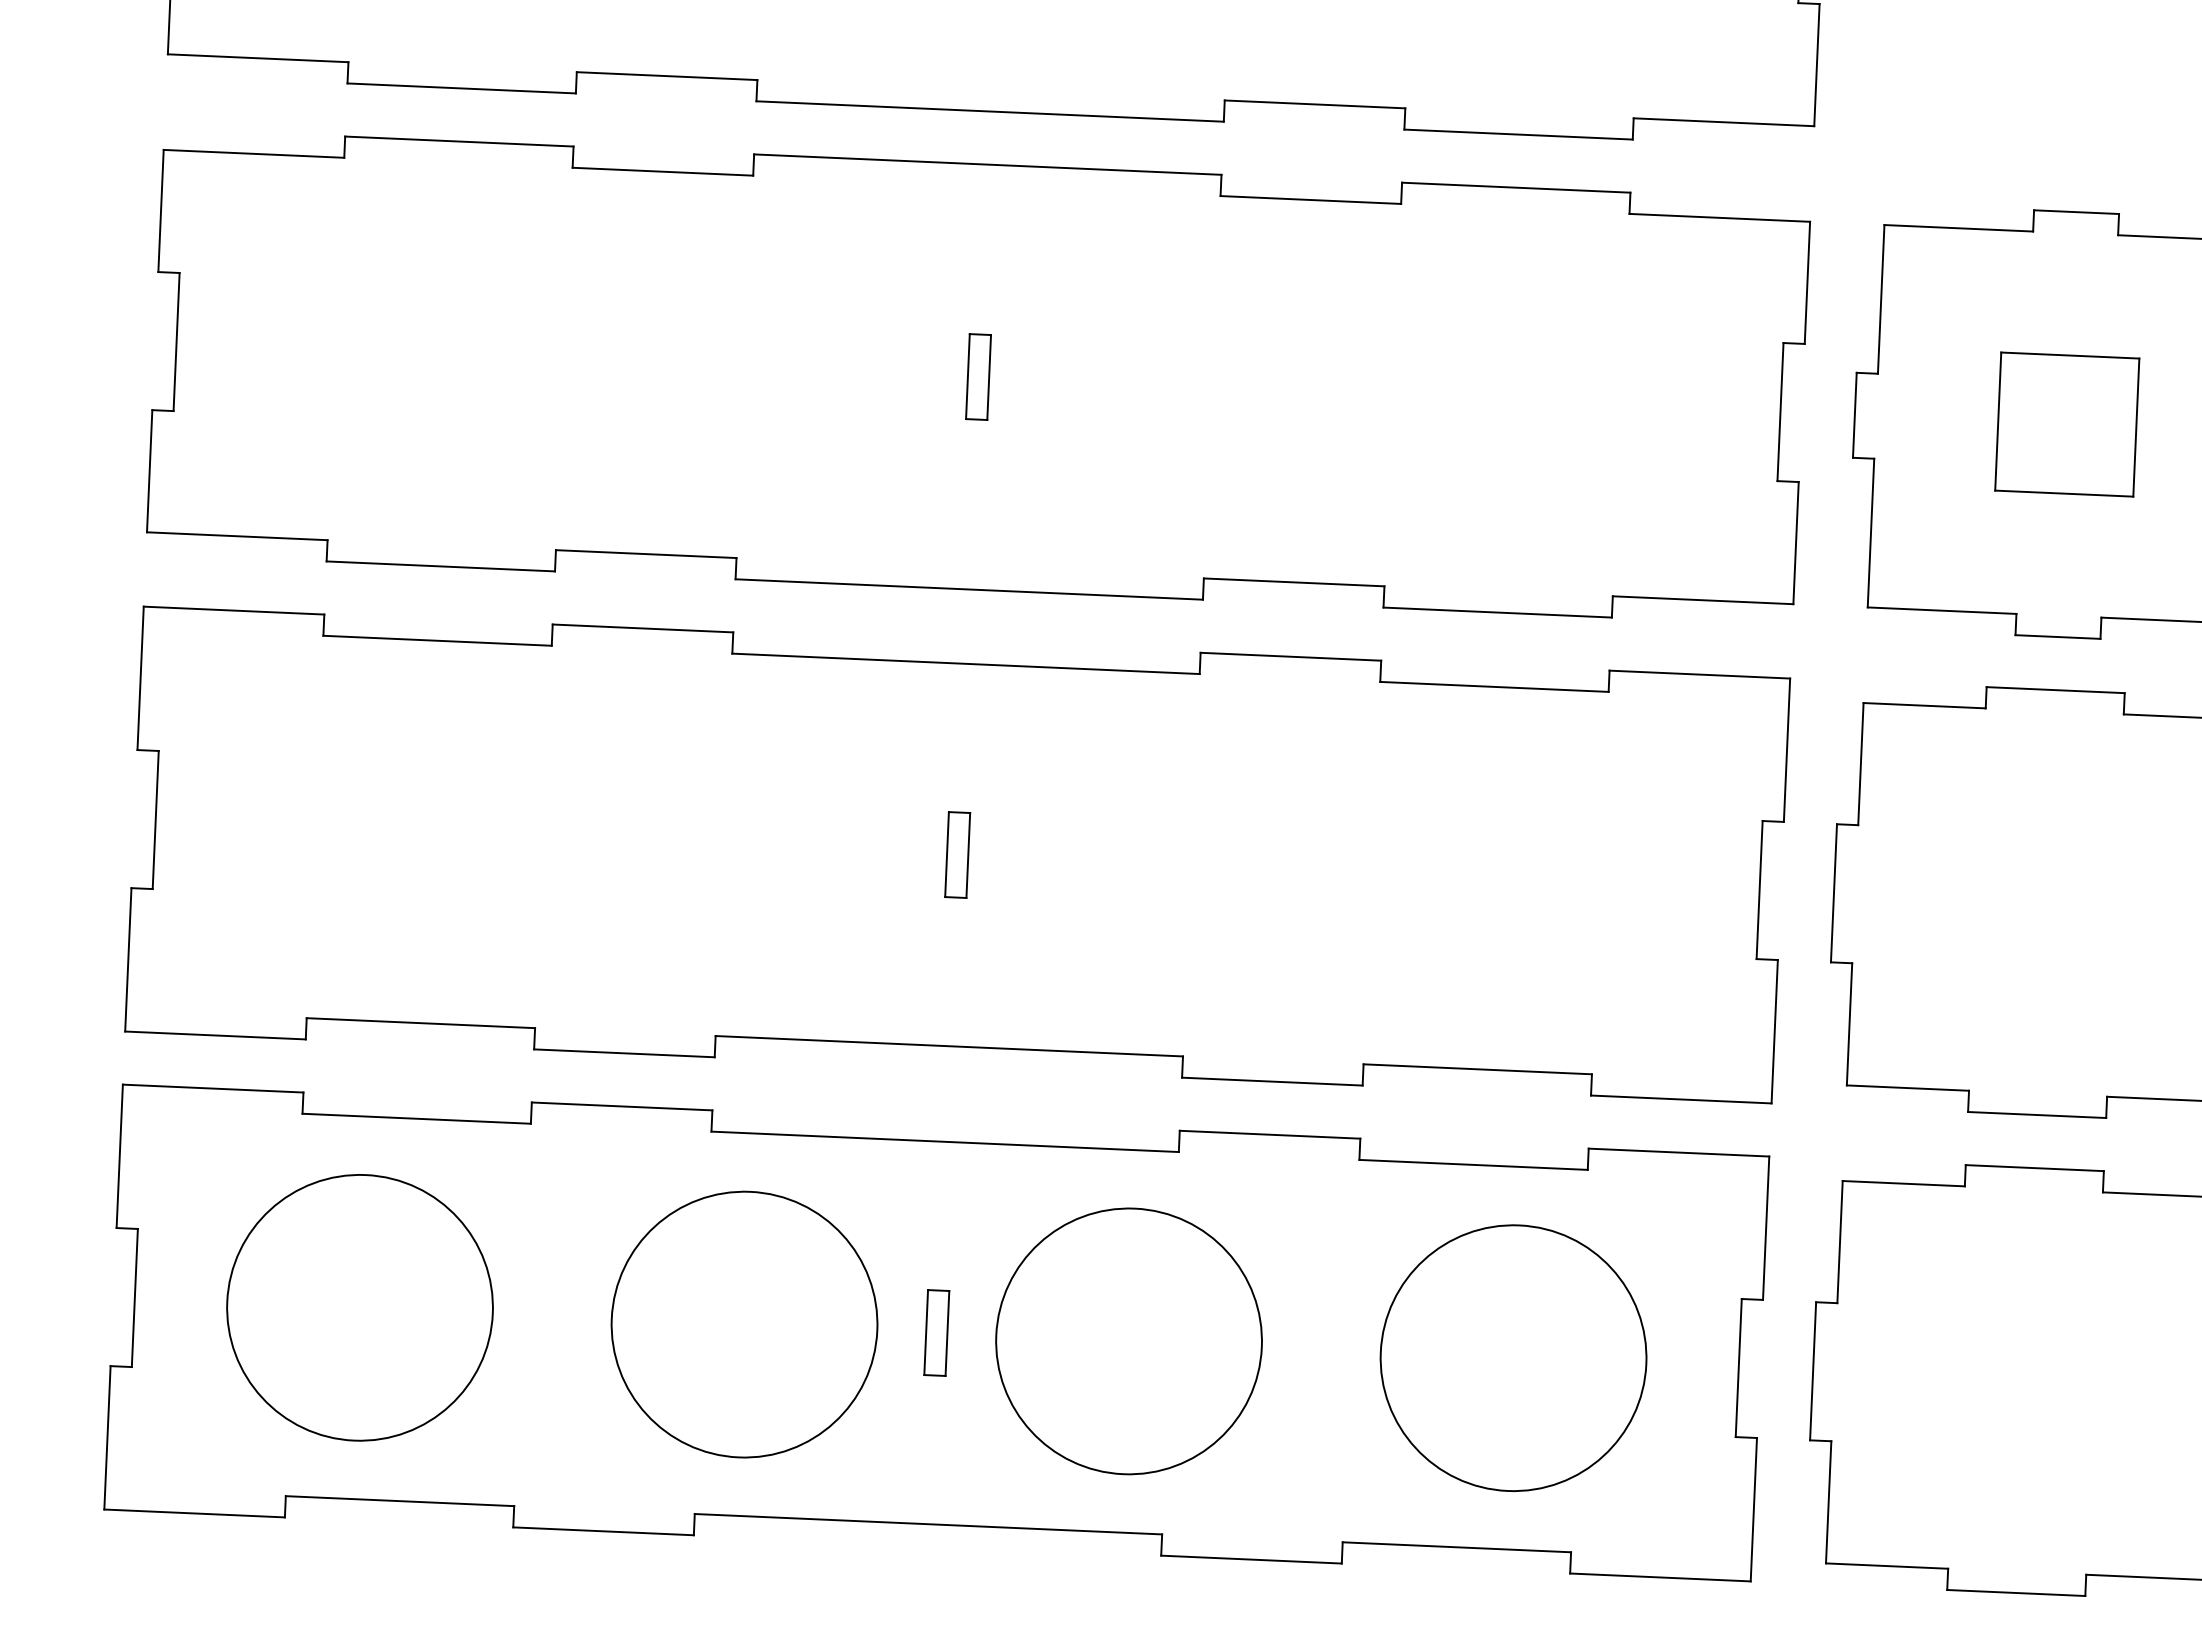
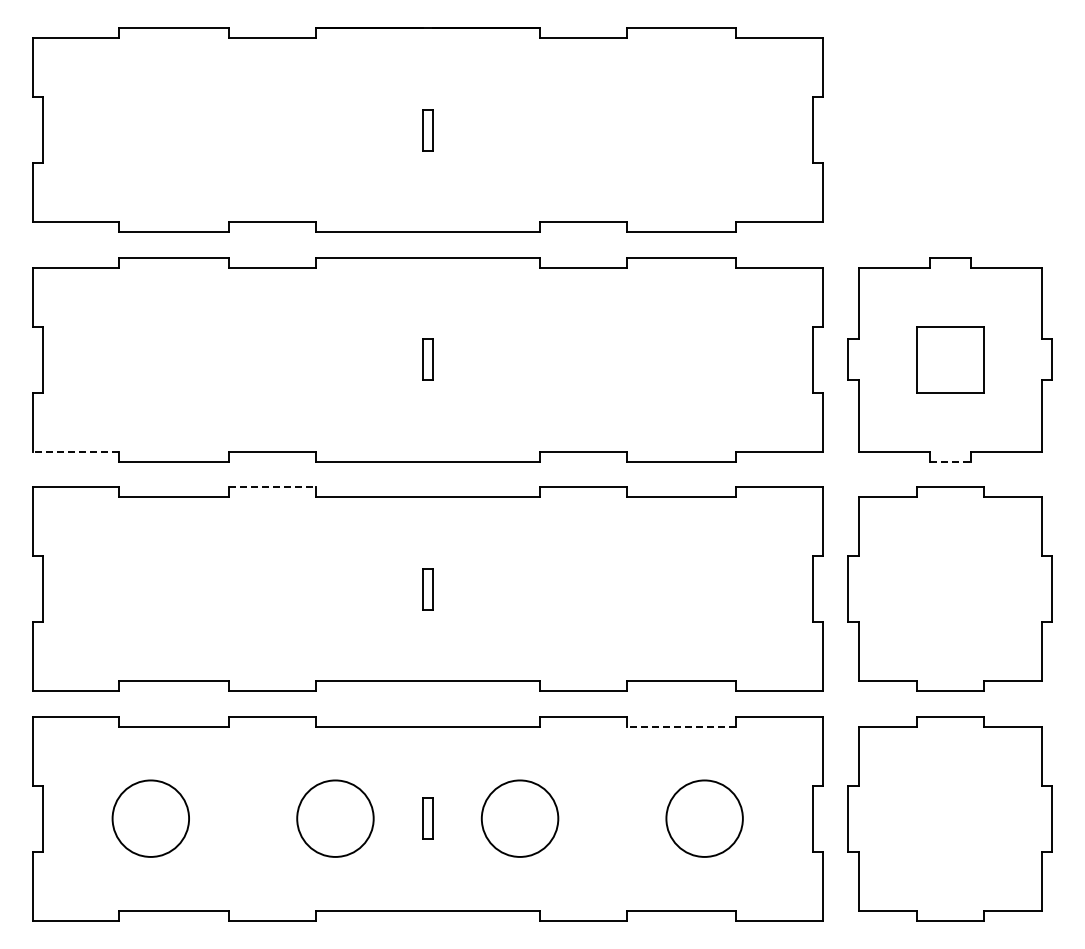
line: (236, 536) -> (75, 451), solid -> dashed
line: (643, 629) -> (272, 487), solid -> dashed
line: (2058, 636) -> (950, 461), solid -> dashed
line: (1473, 1164) -> (681, 726), solid -> dashed
circle: (359, 1307) -> (150, 818), size x0.6
circle: (744, 1324) -> (335, 818), size x0.6
circle: (1127, 1340) -> (519, 818), size x0.6
circle: (1513, 1357) -> (704, 818), size x0.6

